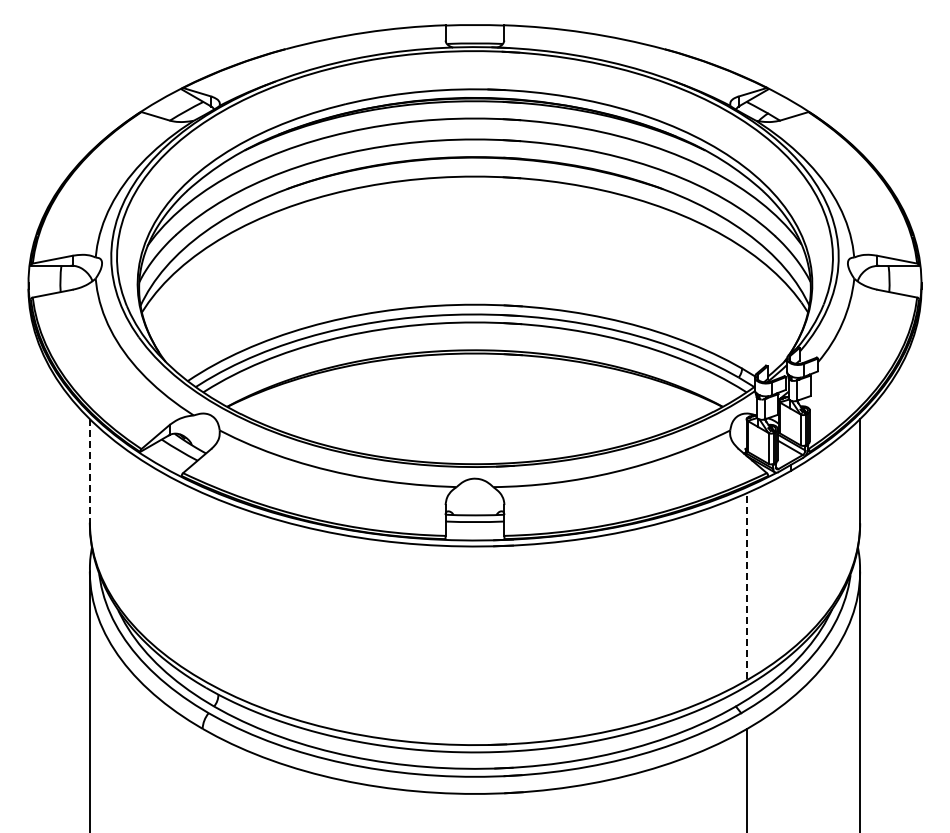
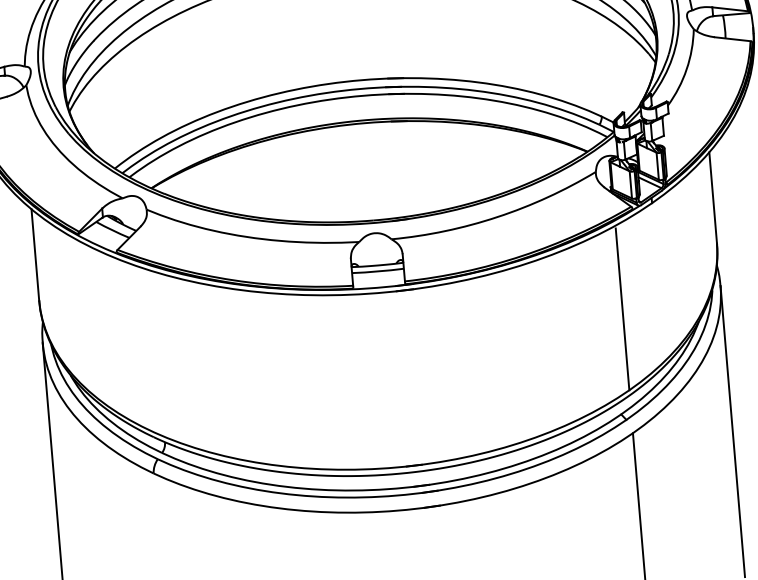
line: (89, 470) -> (35, 254), dashed -> solid
line: (747, 588) -> (622, 309), dashed -> solid

